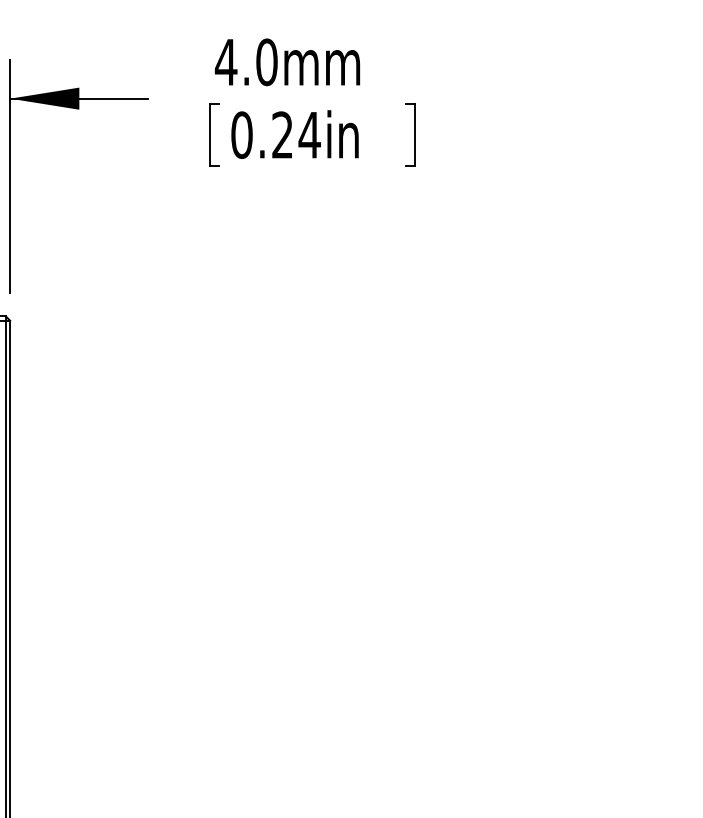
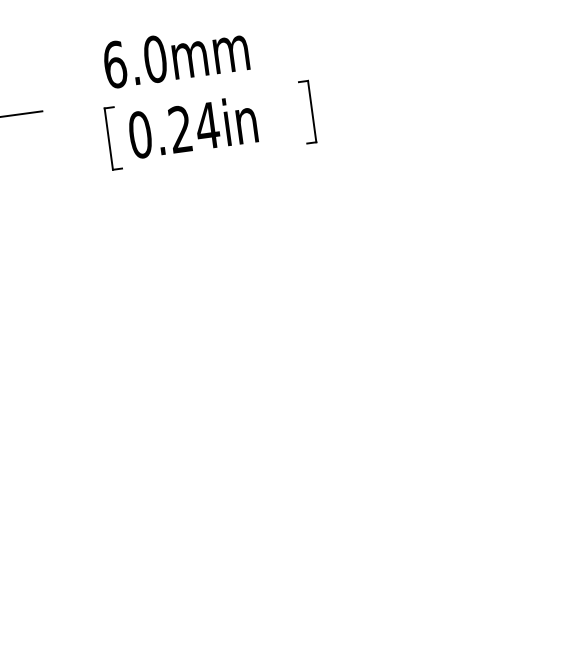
text: (225, 62) -> (114, 65), 4.0mm -> 6.0mm

